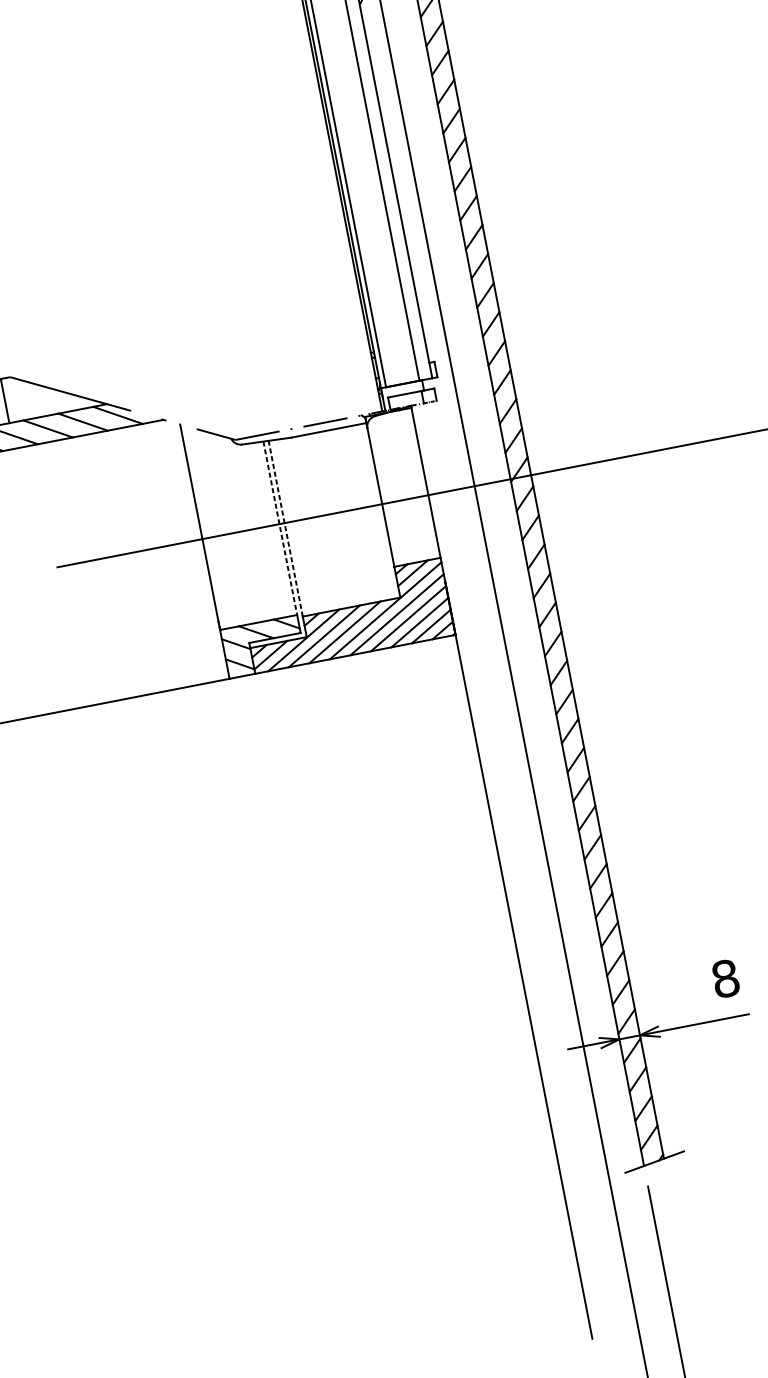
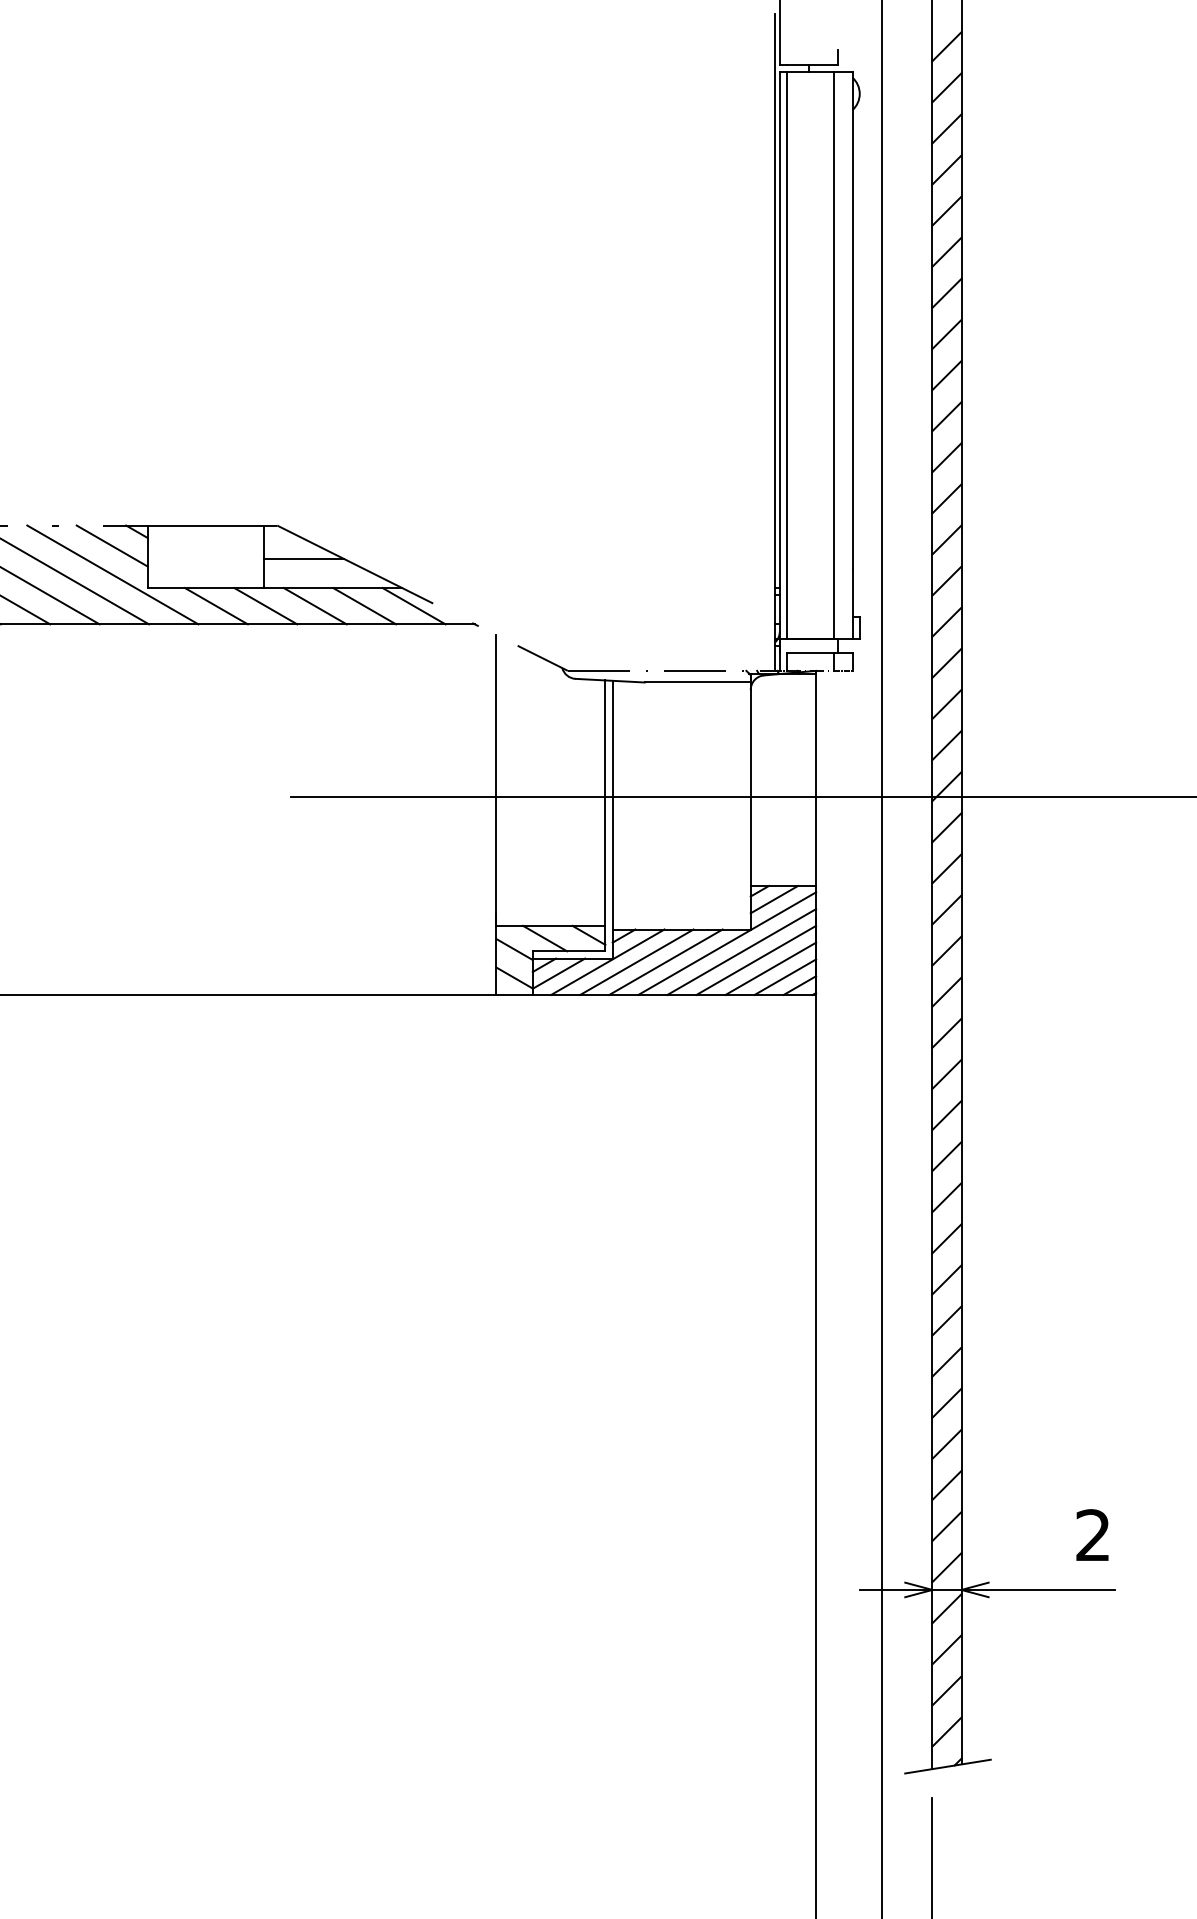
line: (33, 396) -> (303, 558), added
line: (280, 528) -> (605, 803), dashed -> solid
line: (285, 528) -> (612, 804), dashed -> solid
text: (725, 978) -> (1093, 1535), 8 -> 2

